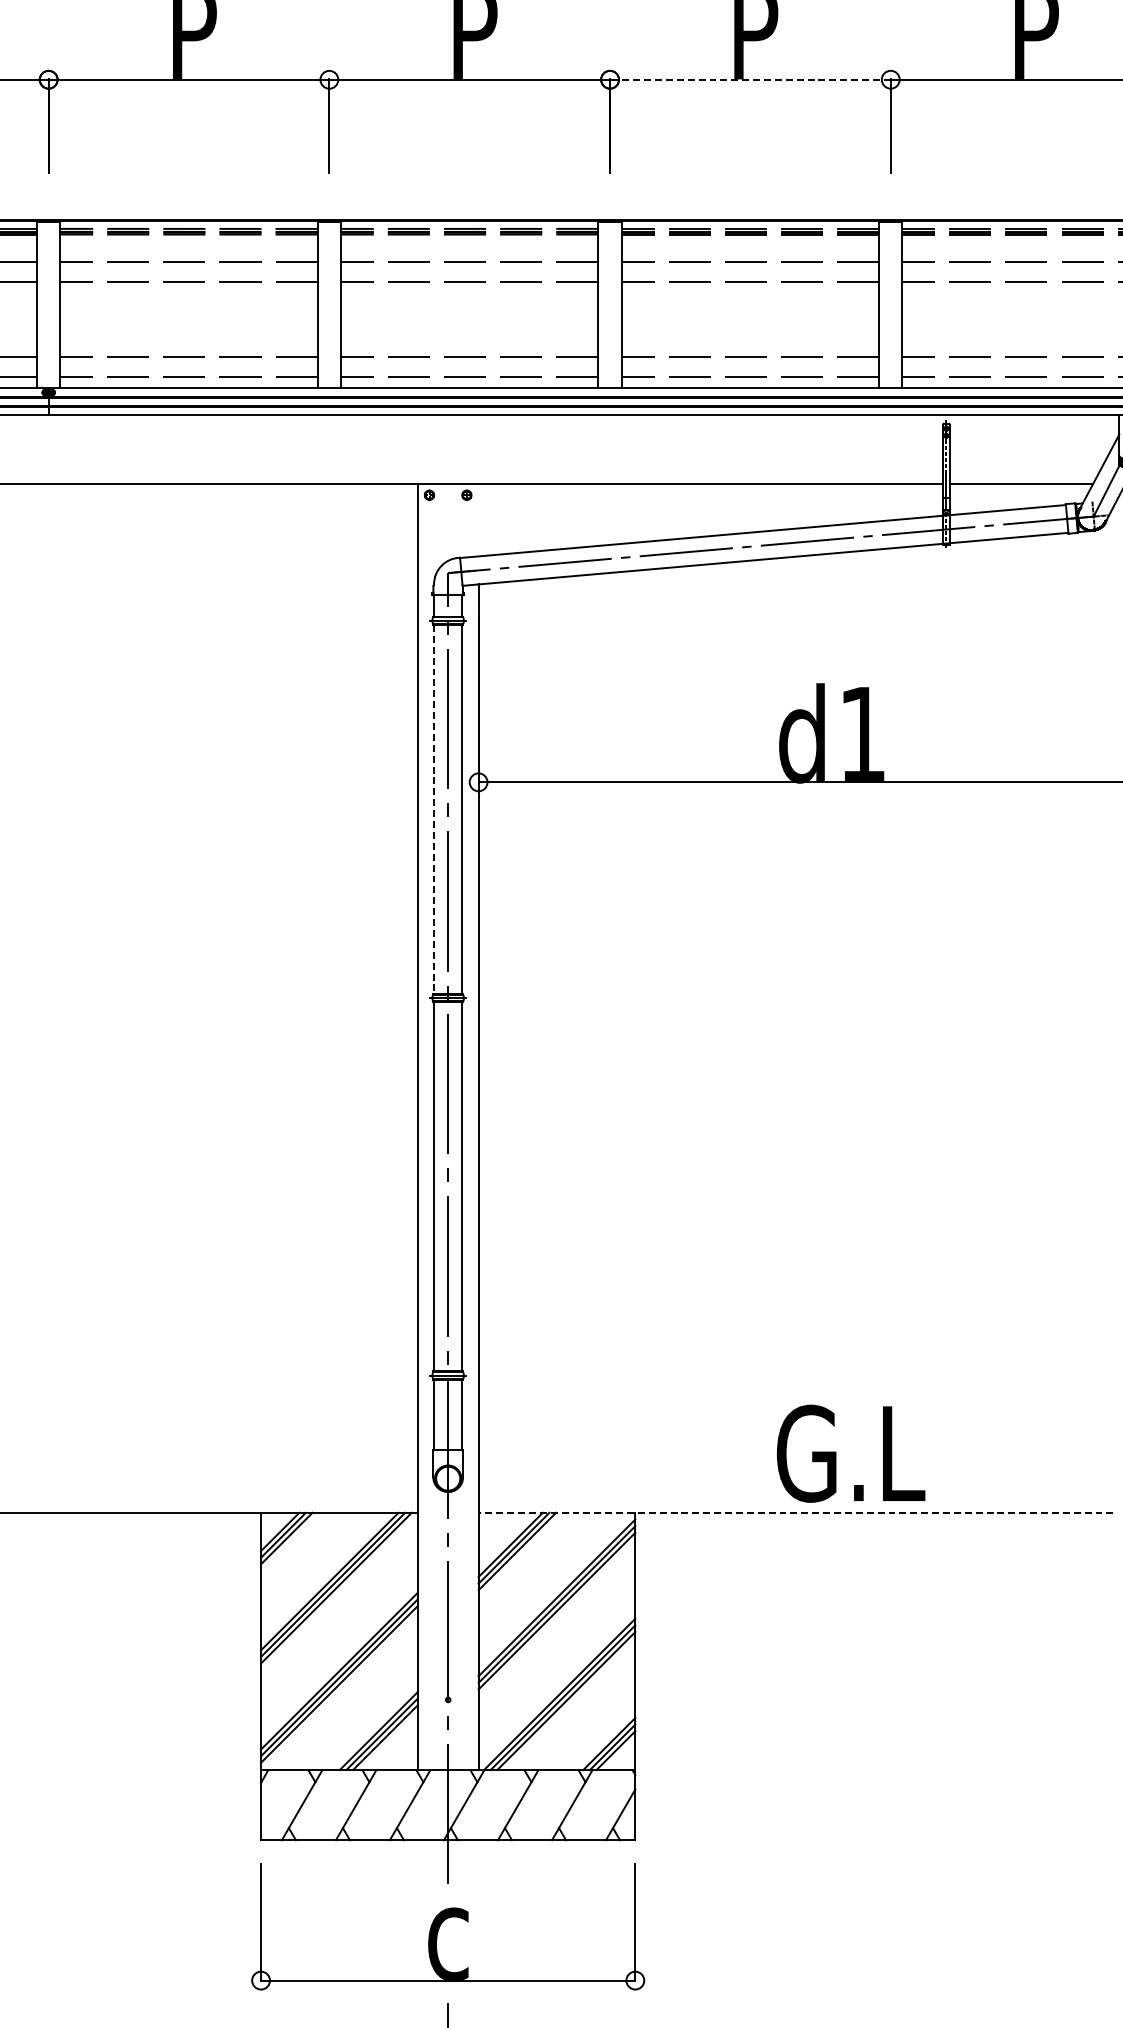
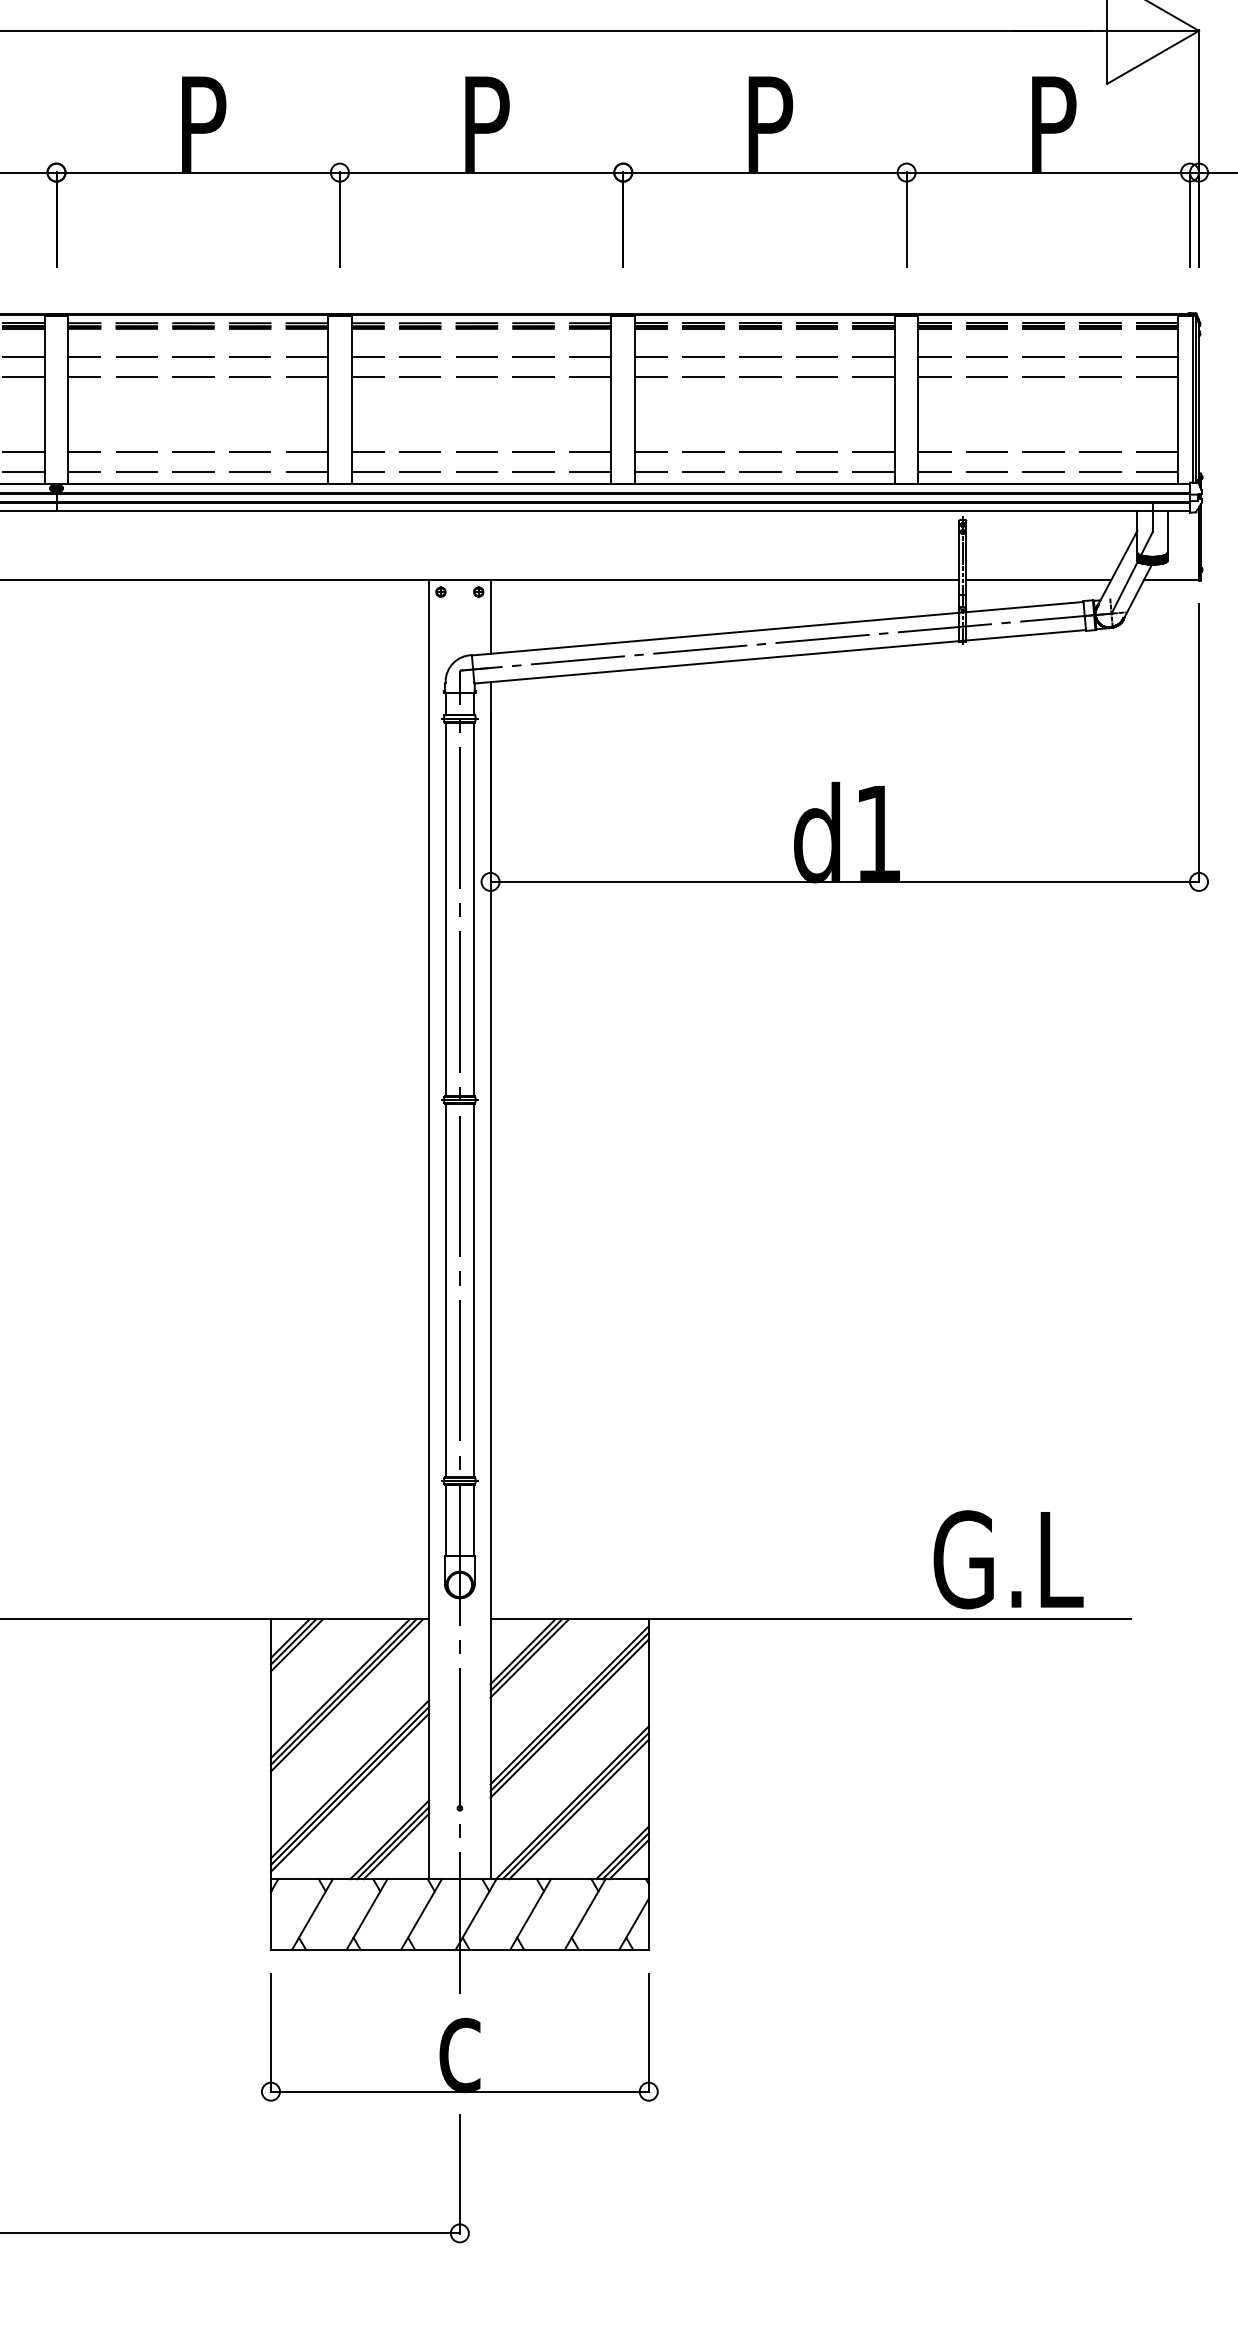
line: (749, 79) -> (764, 172), dashed -> solid
line: (478, 519) -> (490, 616), added
line: (433, 809) -> (445, 909), dashed -> solid
text: (850, 1453) -> (1008, 1559), moved
line: (795, 1512) -> (810, 1619), dashed -> solid

